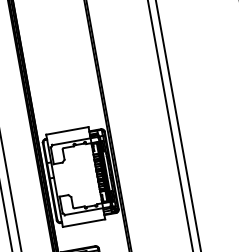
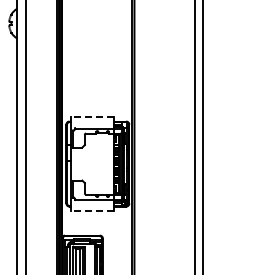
line: (67, 131) -> (92, 117), solid -> dashed
line: (83, 222) -> (92, 210), solid -> dashed

